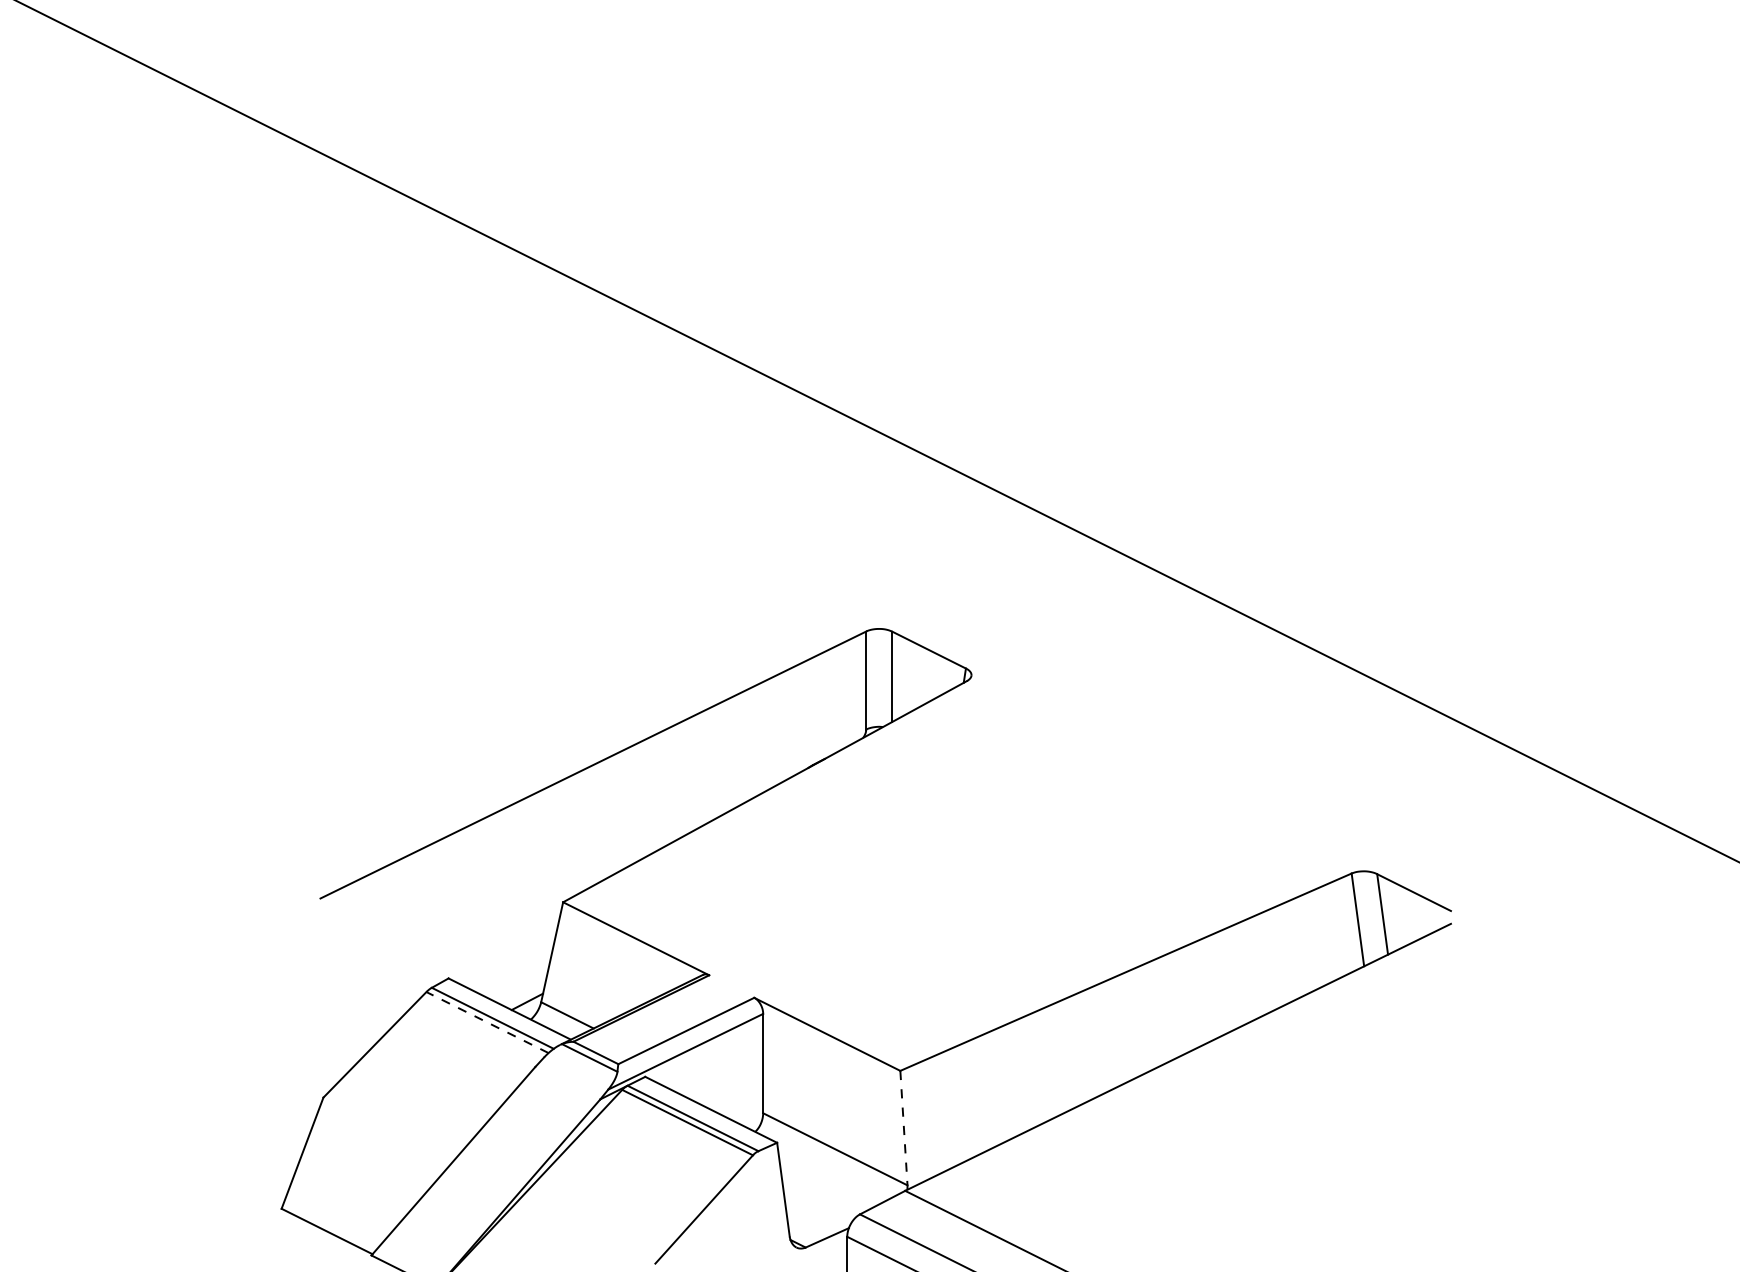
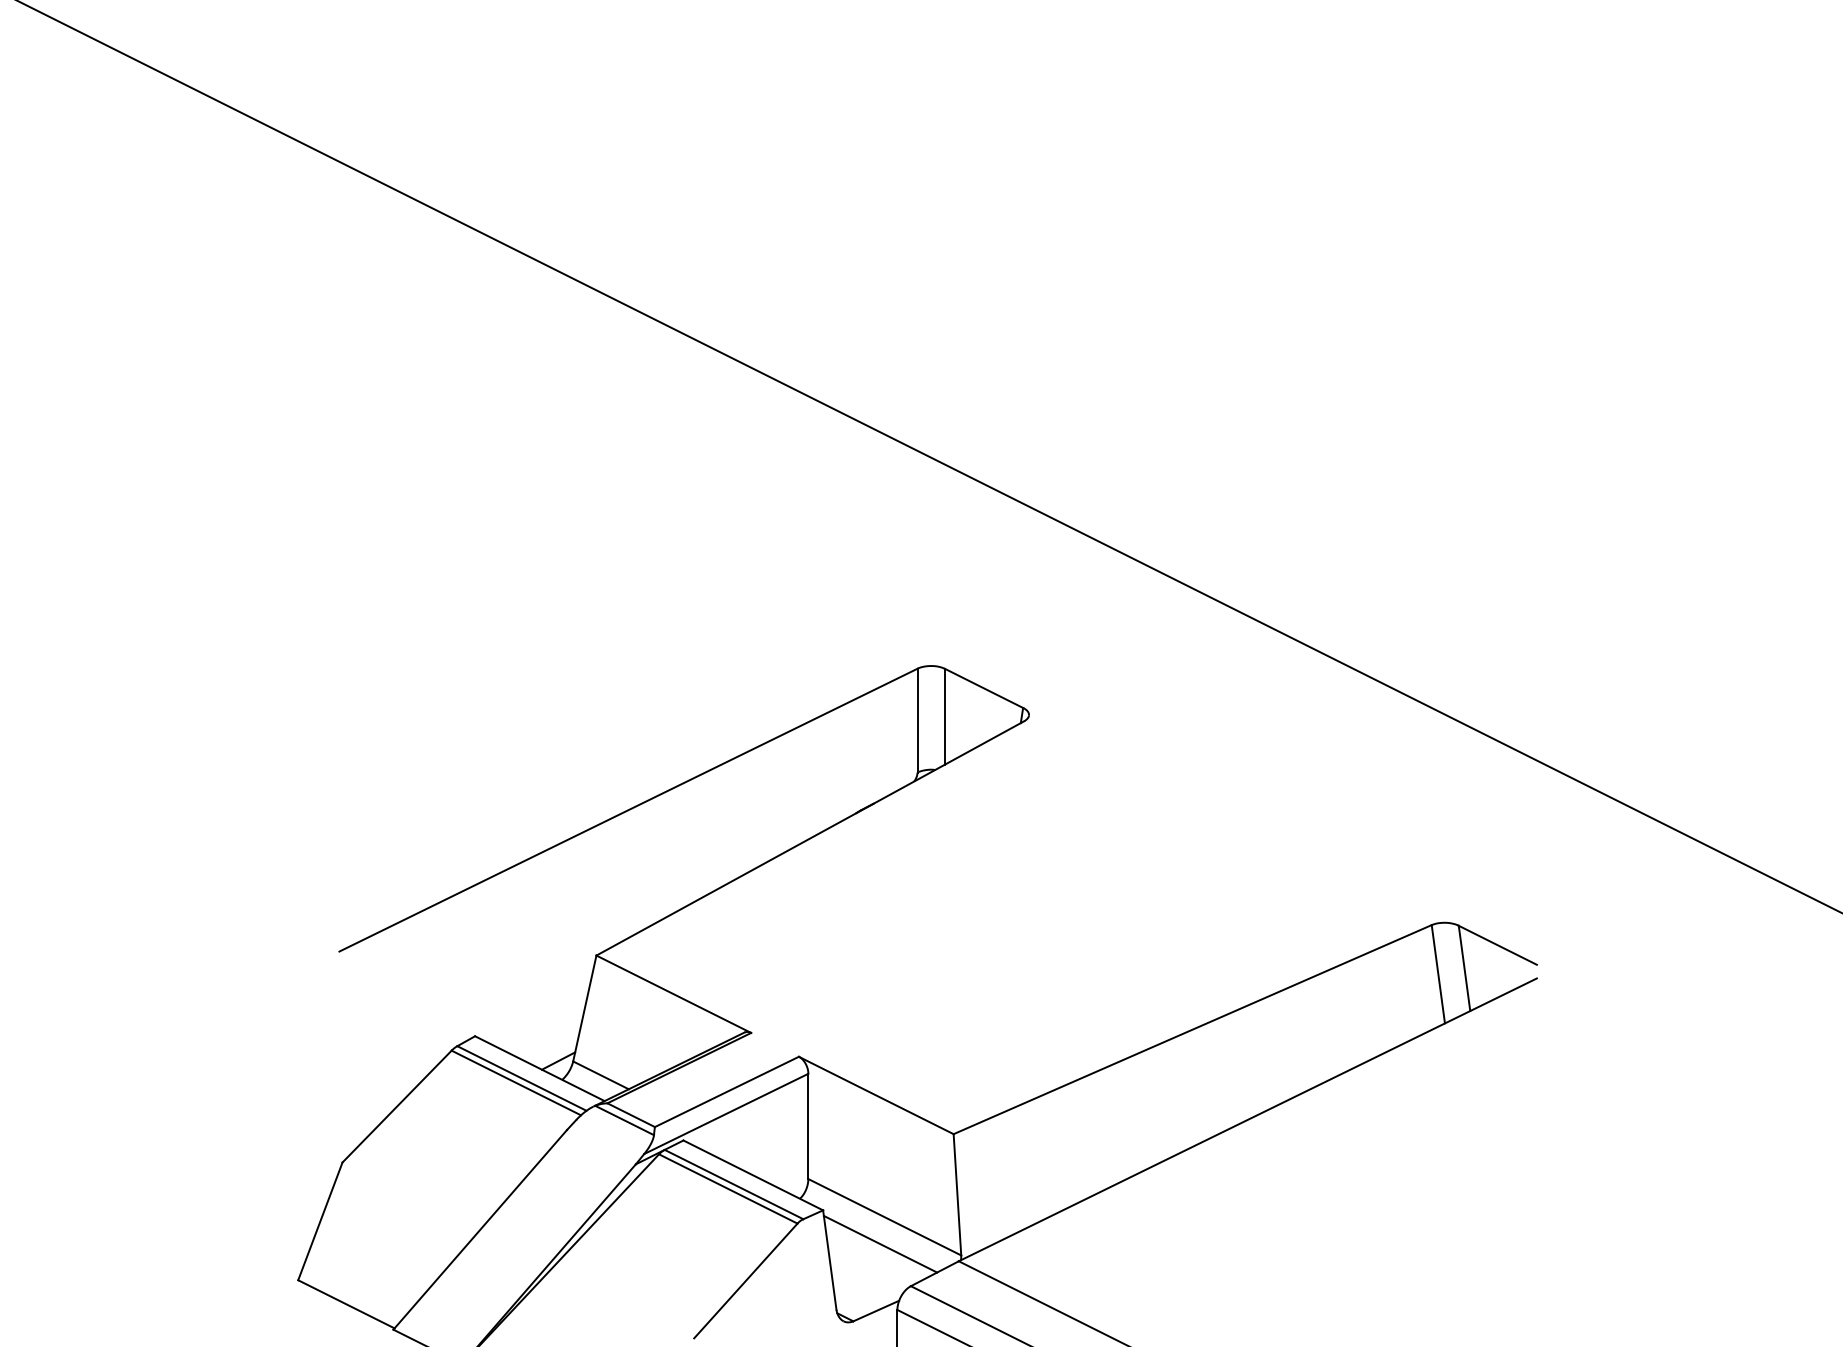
line: (487, 1022) -> (516, 1082), dashed -> solid
line: (903, 1128) -> (956, 1195), dashed -> solid
line: (830, 1174) -> (879, 1243), added

